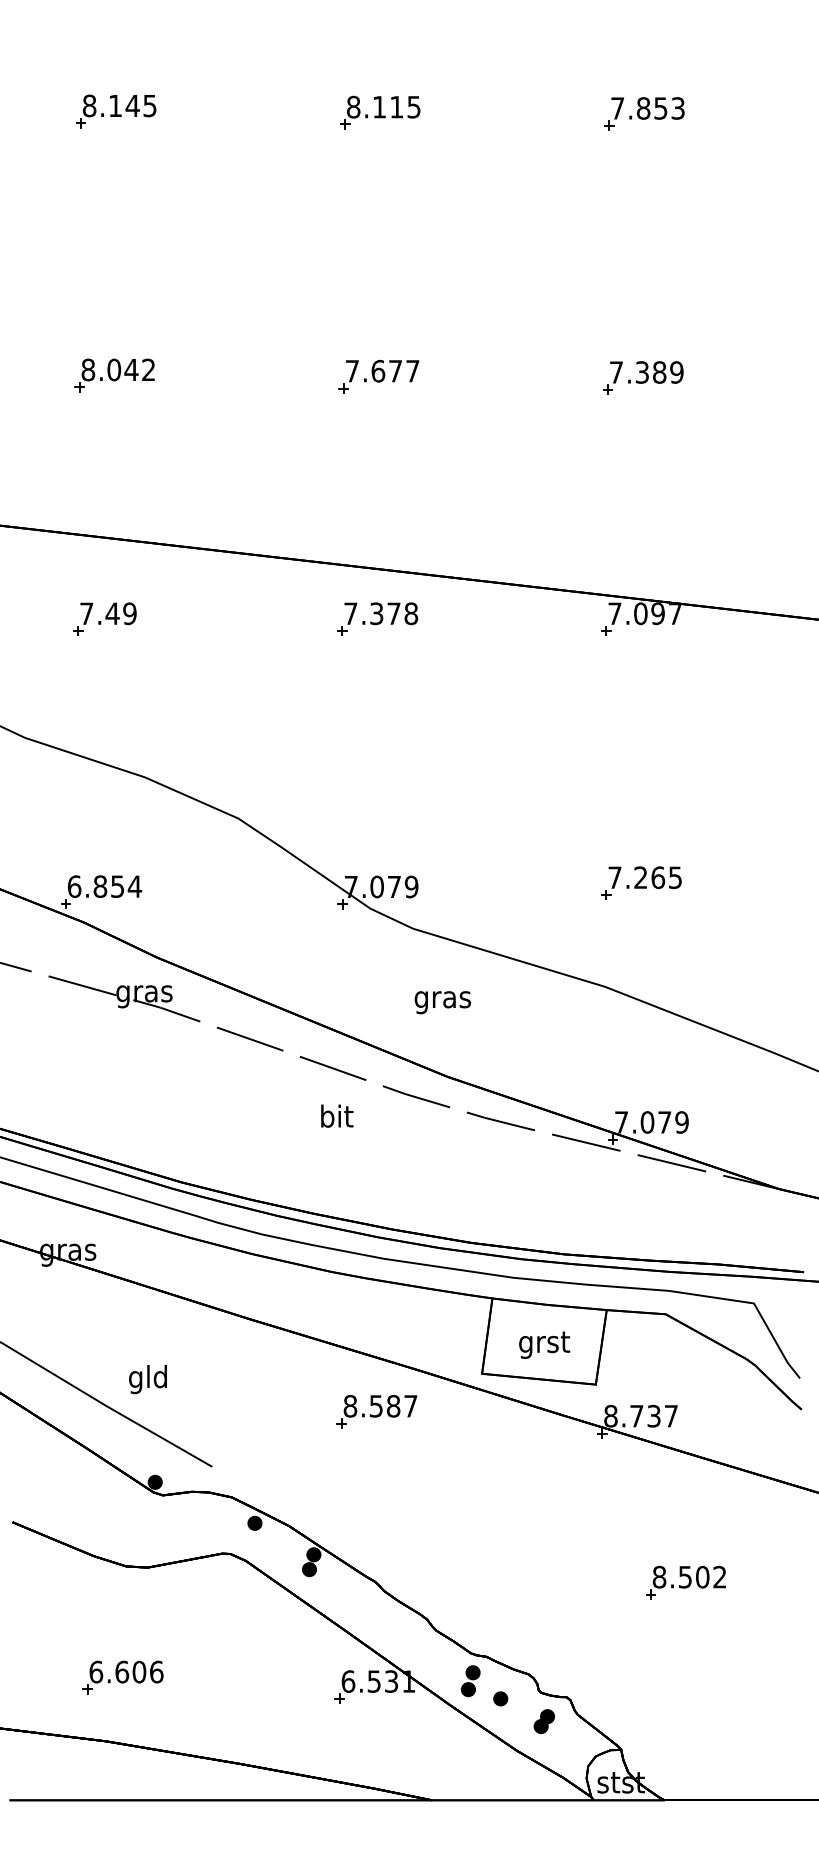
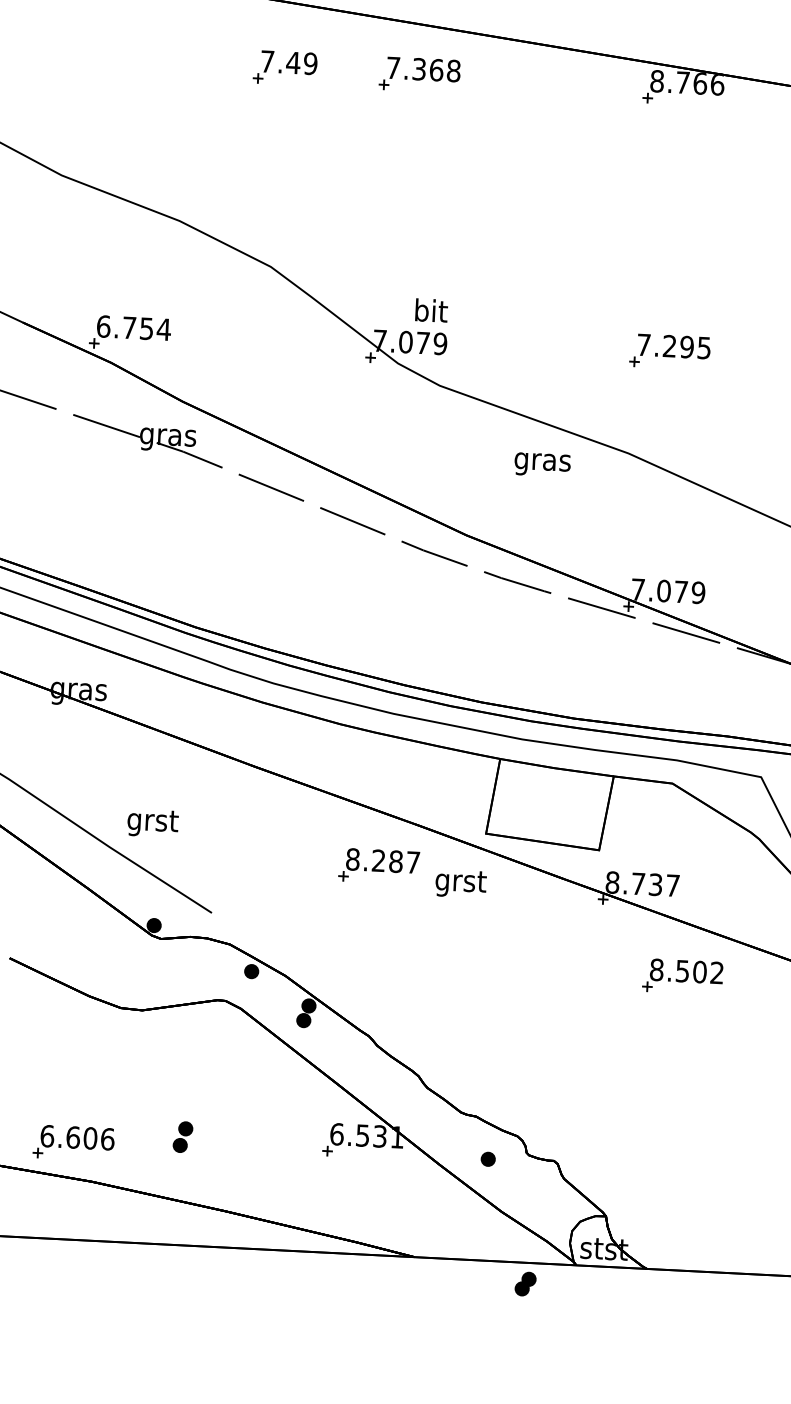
text: (393, 613) -> (436, 69), 7.378 -> 7.368
text: (645, 613) -> (687, 82), 7.097 -> 8.766
part: (104, 618) -> (285, 67), moved
text: (658, 877) -> (687, 346), 7.265 -> 7.295
text: (100, 886) -> (129, 327), 6.854 -> 6.754
text: (442, 1002) -> (542, 464), moved
text: (337, 1115) -> (431, 310), moved
text: (544, 1344) -> (460, 883), moved
text: (148, 1379) -> (152, 822), gld -> grst
text: (375, 1406) -> (377, 860), 8.587 -> 8.287
part: (685, 1582) -> (682, 976), moved
part: (122, 1677) -> (73, 1142), moved
part: (470, 1681) -> (182, 1137), moved
part: (543, 1721) -> (524, 1283), moved

